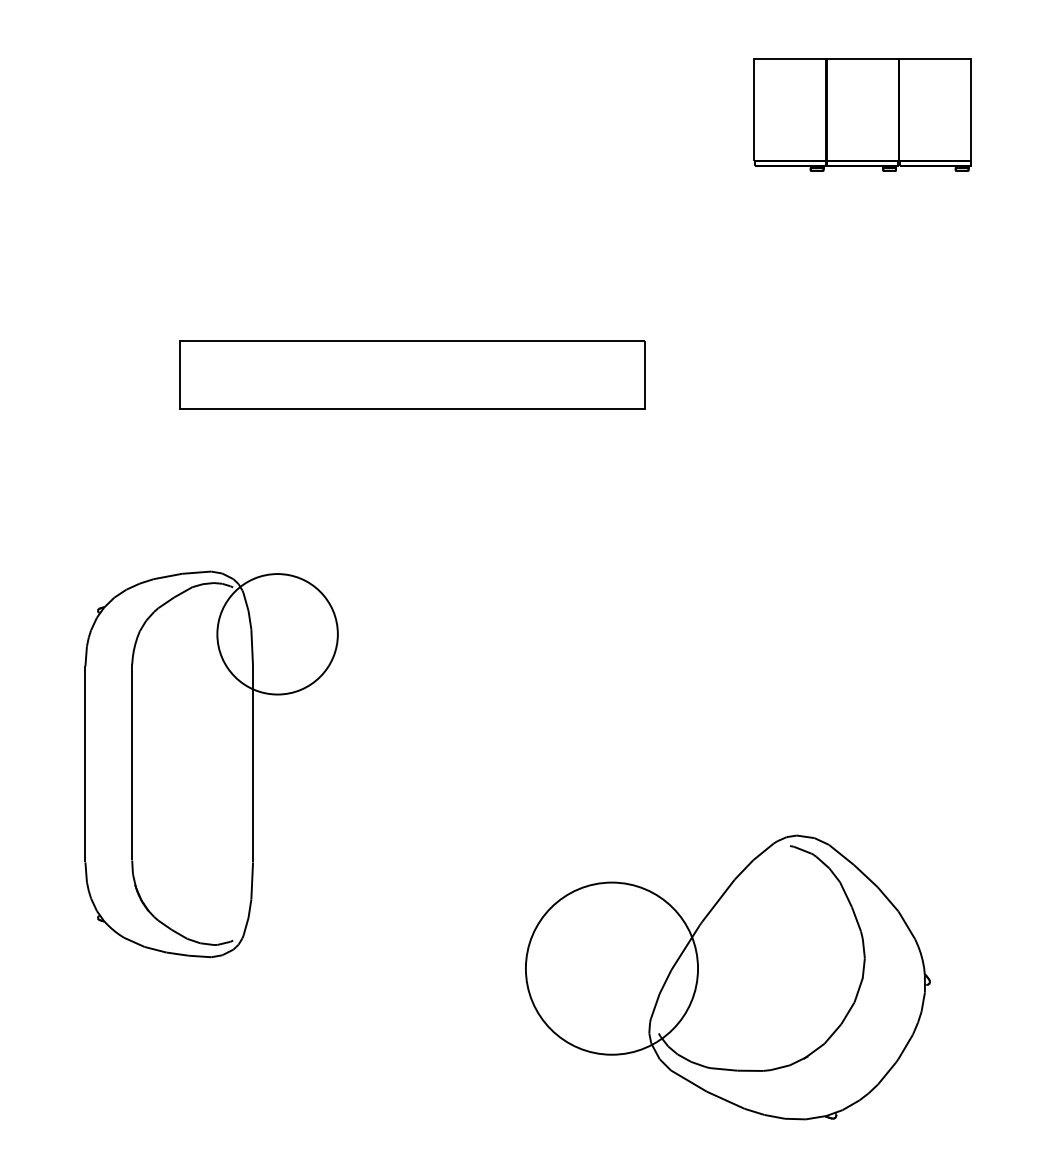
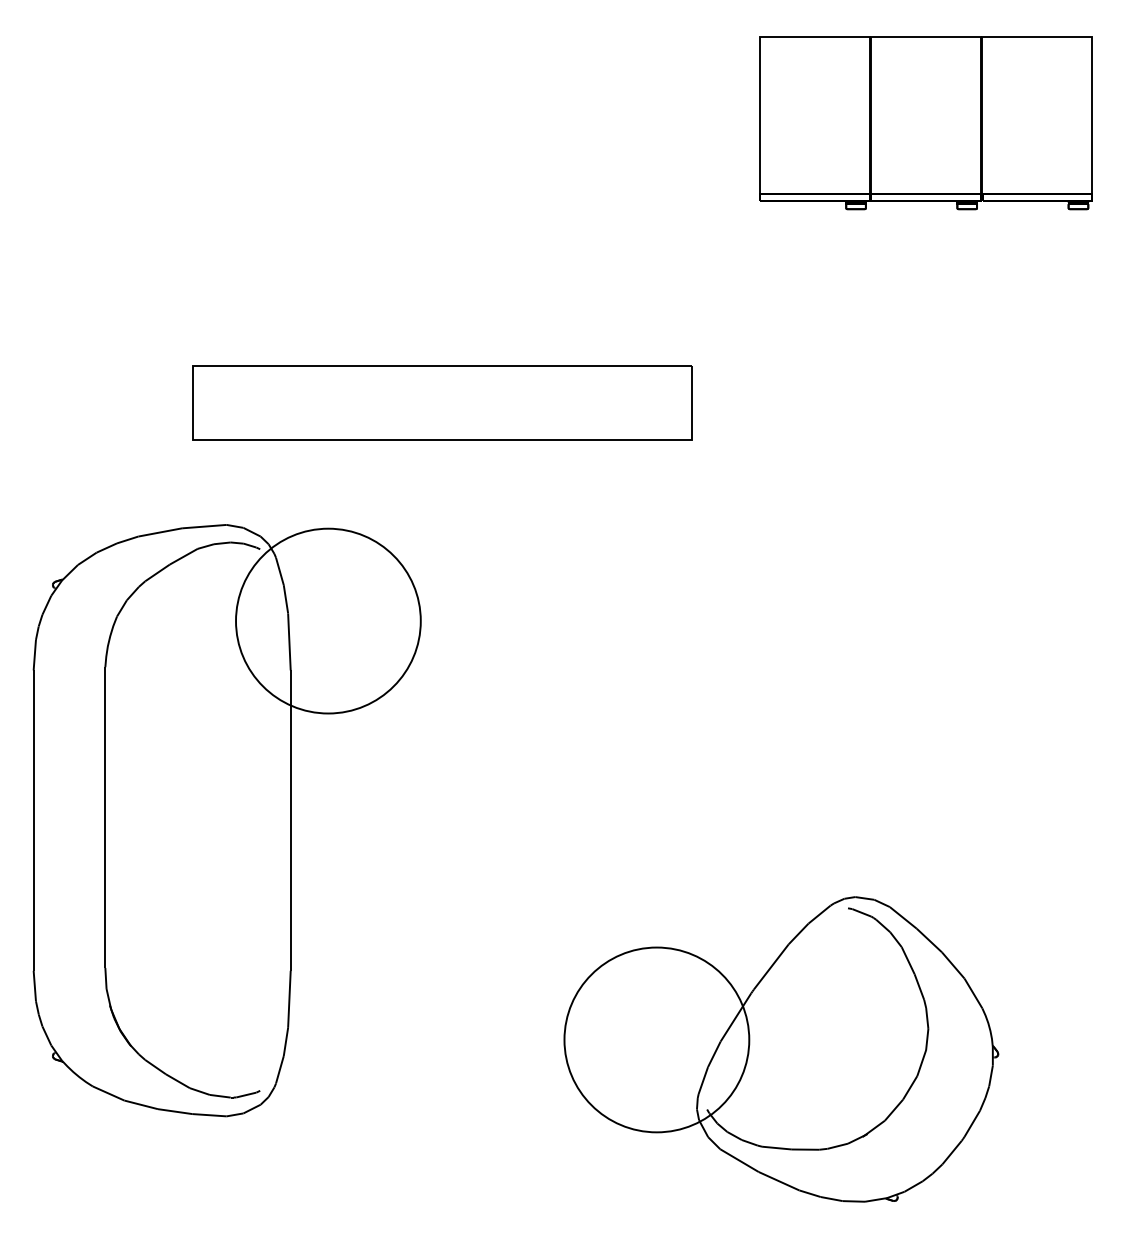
part: (862, 114) -> (925, 123), size x1.43
part: (211, 764) -> (226, 820), size x1.43

